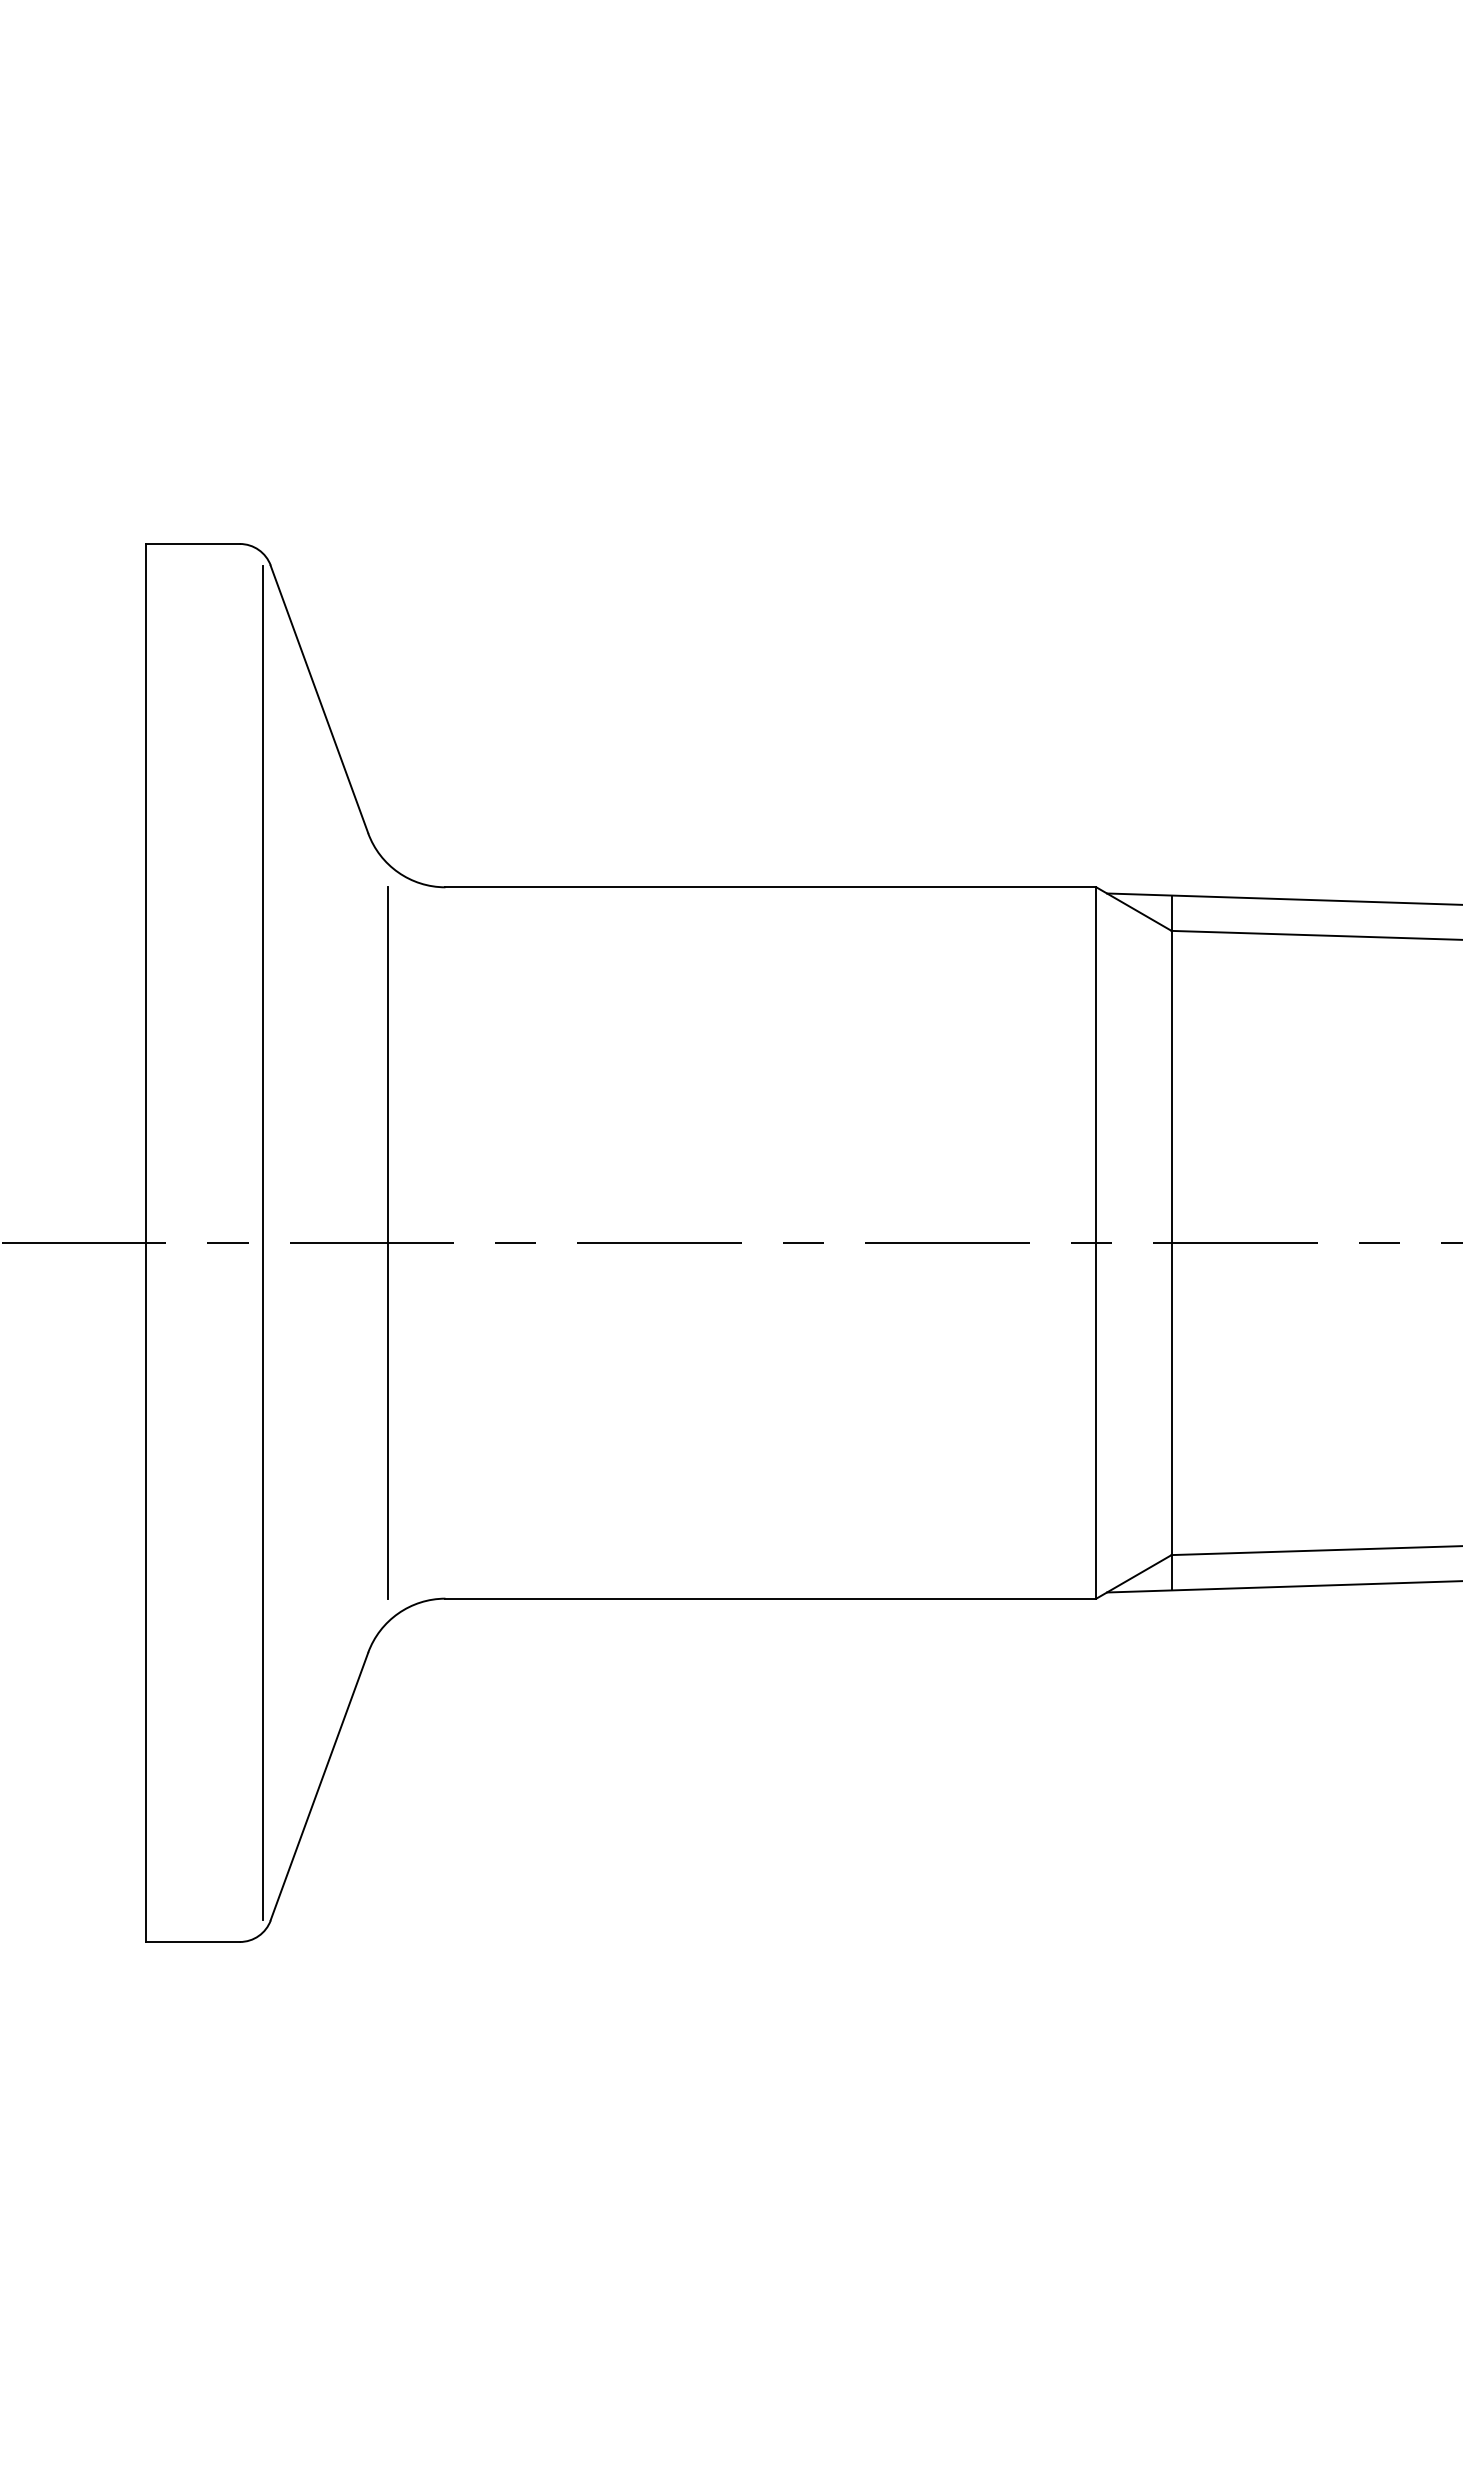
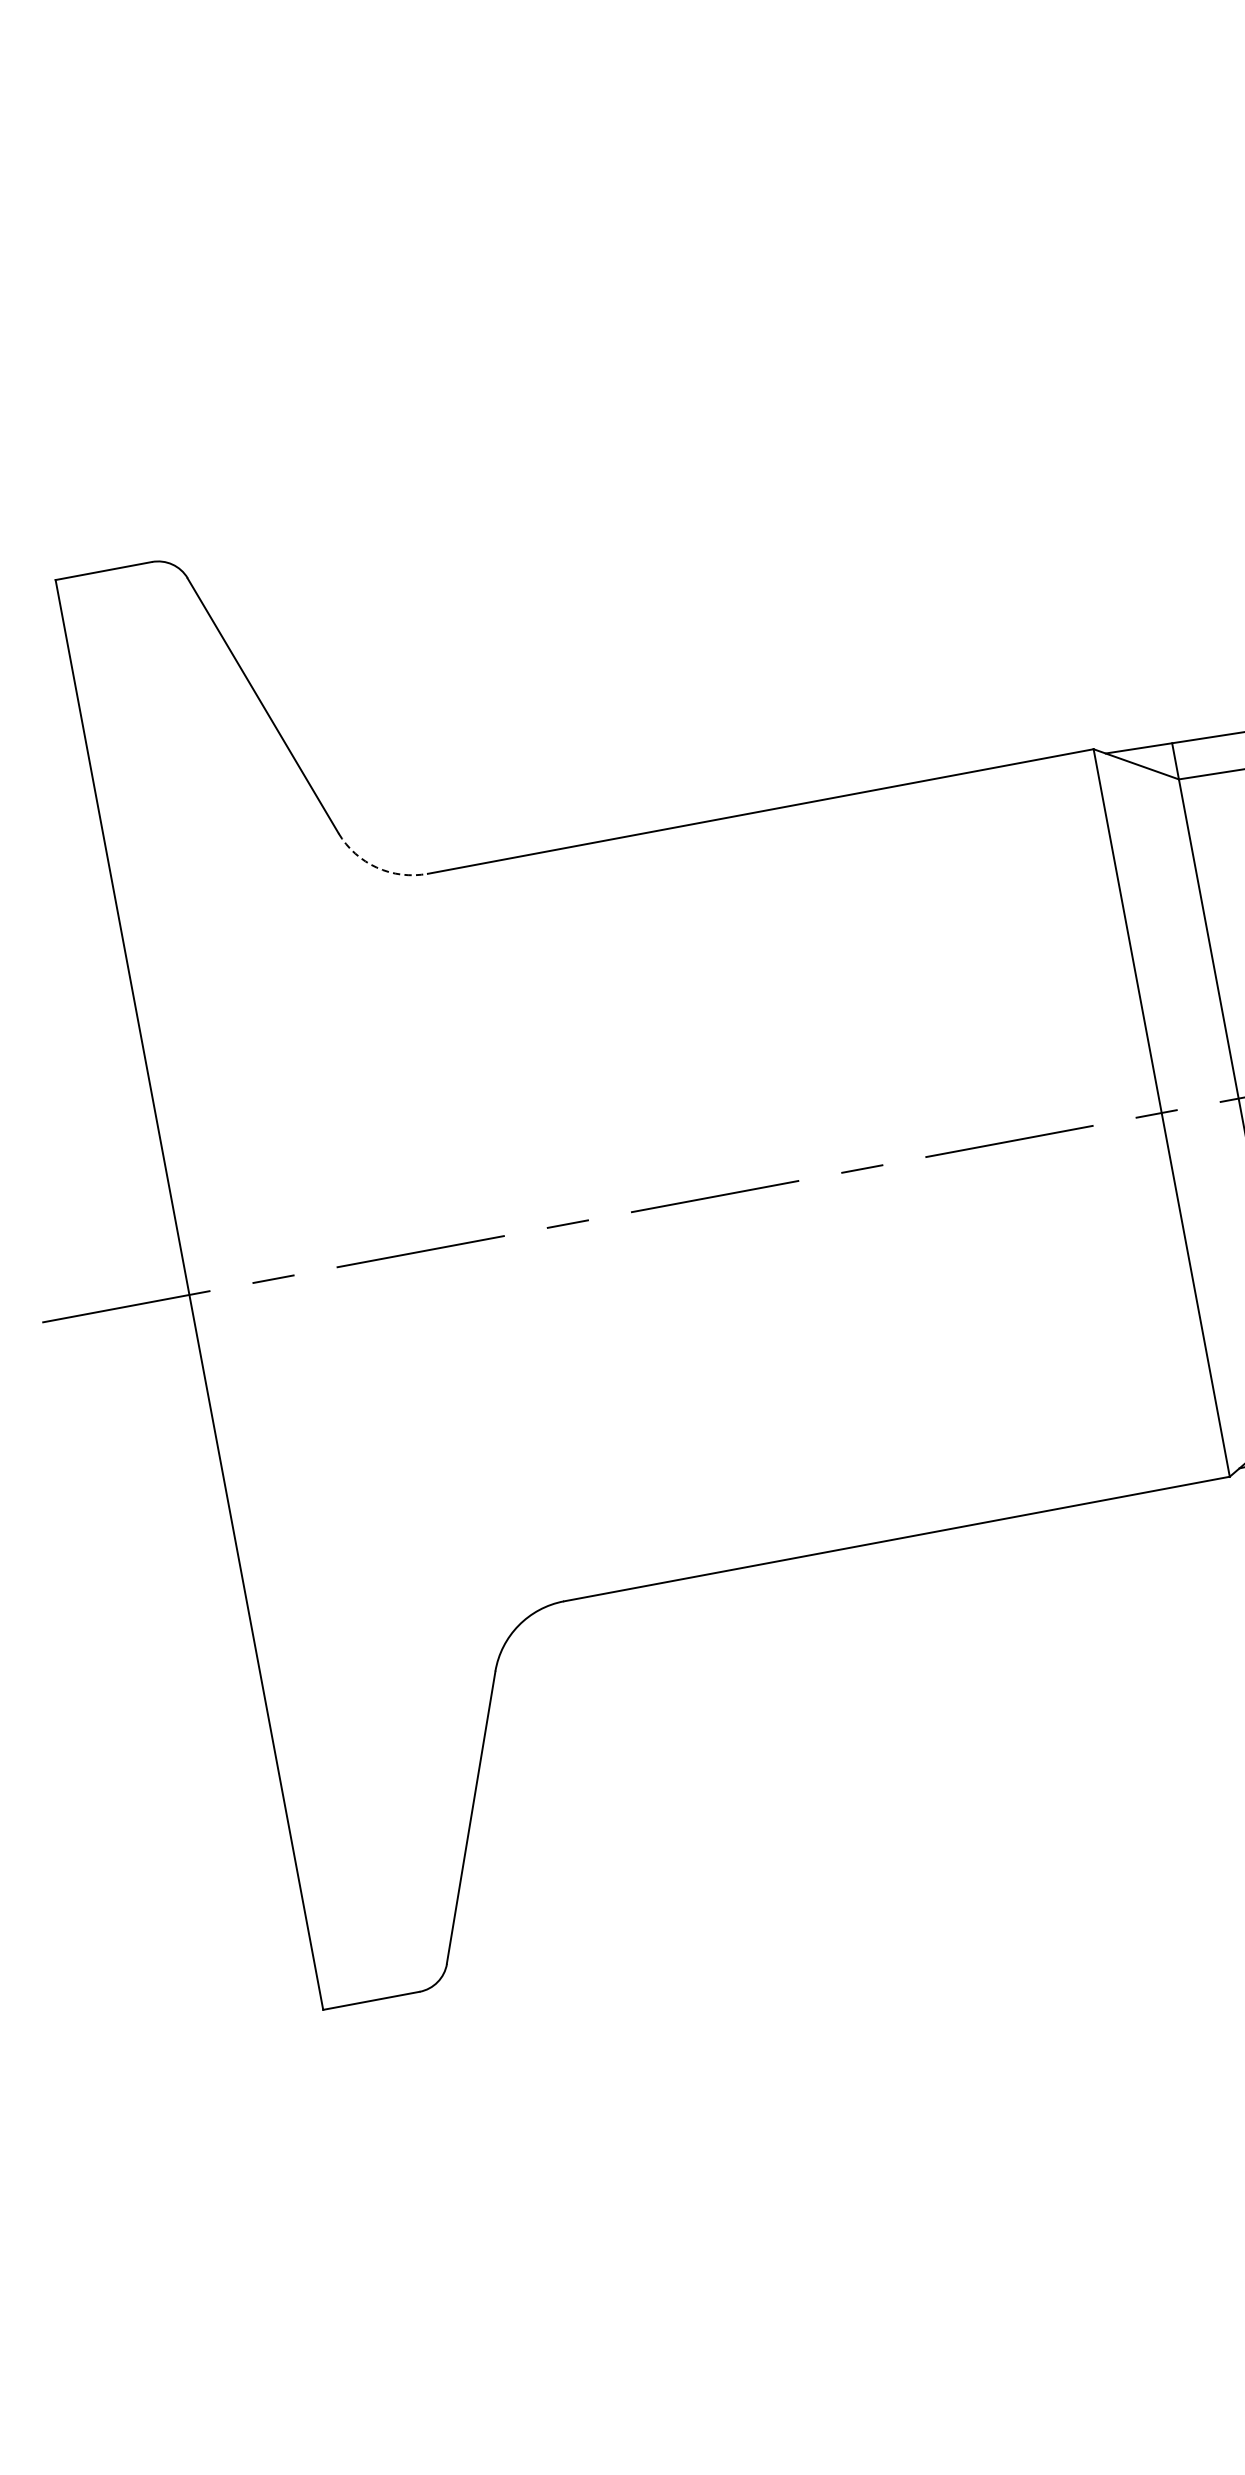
arc: (398, 872) -> (377, 867), solid -> dashed
line: (262, 1242) -> (308, 1272), removed
line: (387, 1242) -> (436, 1248), removed

